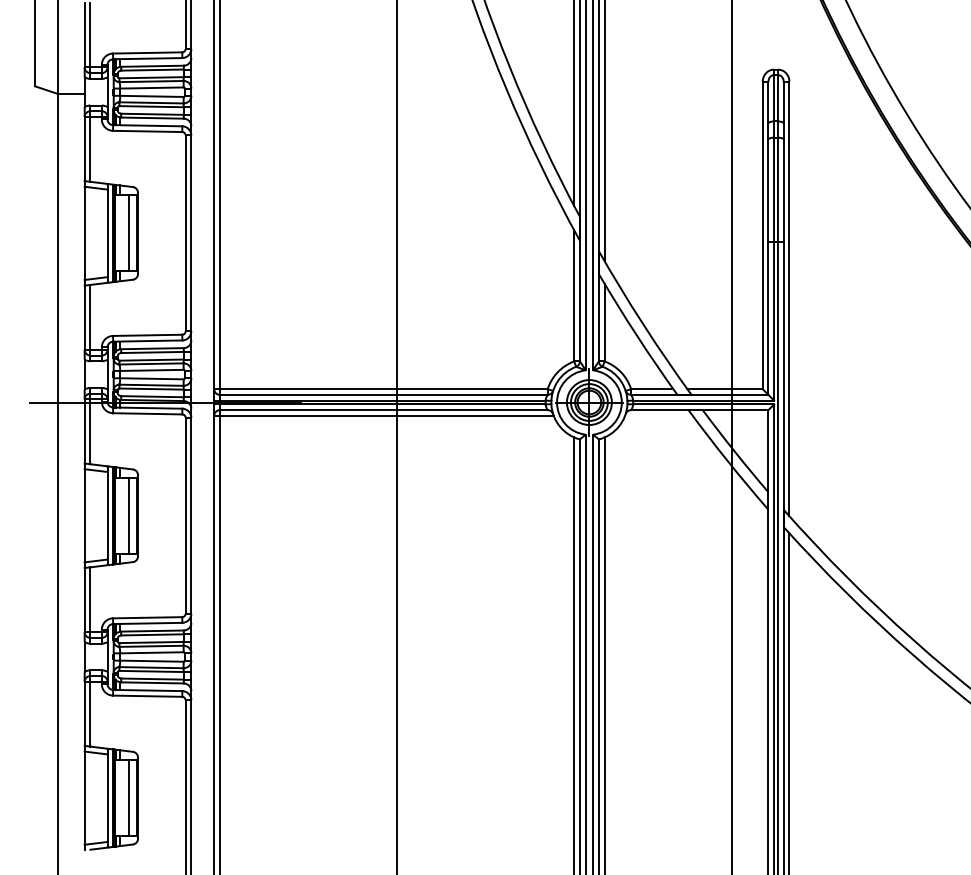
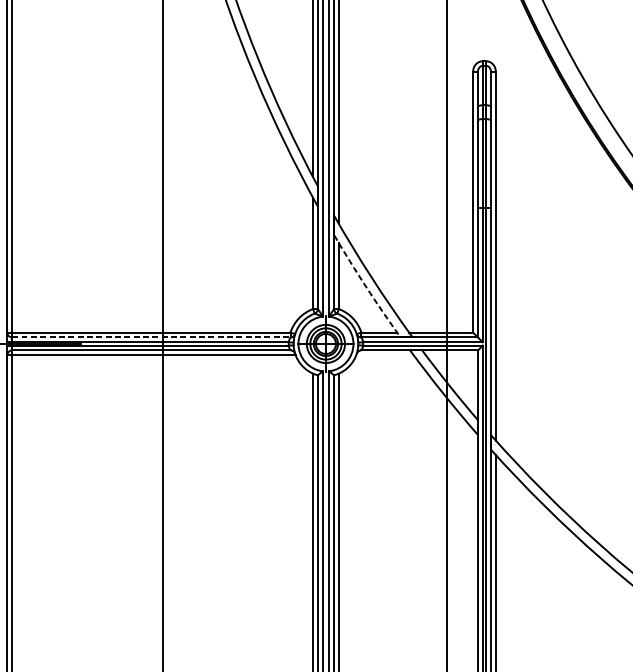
arc: (636, 335) -> (365, 287), solid -> dashed
line: (383, 394) -> (151, 337), solid -> dashed

